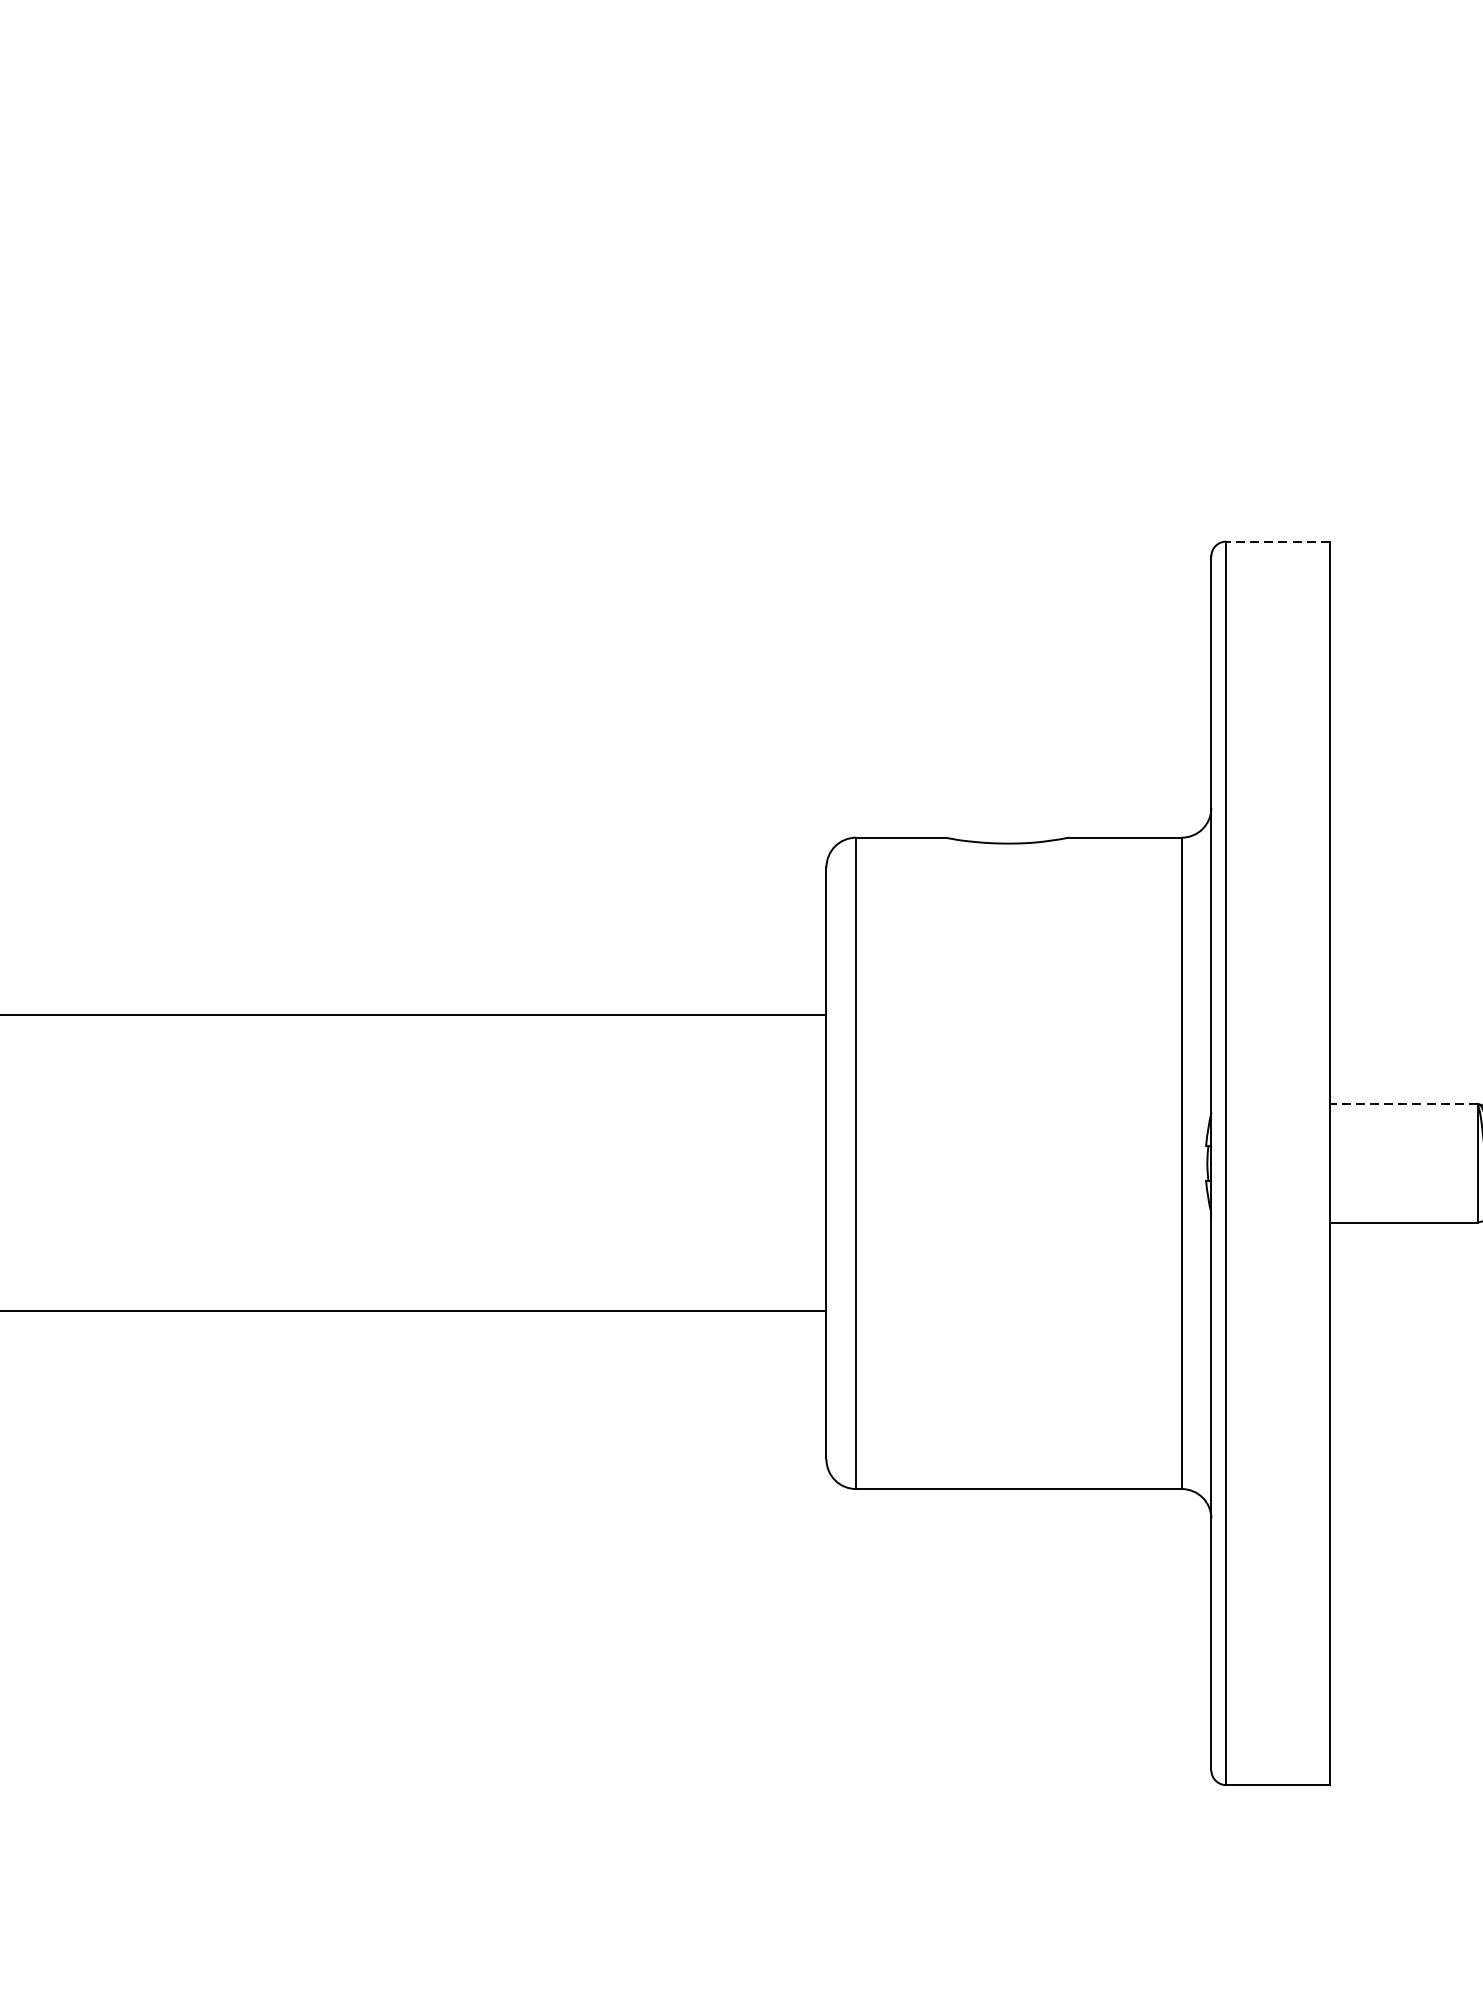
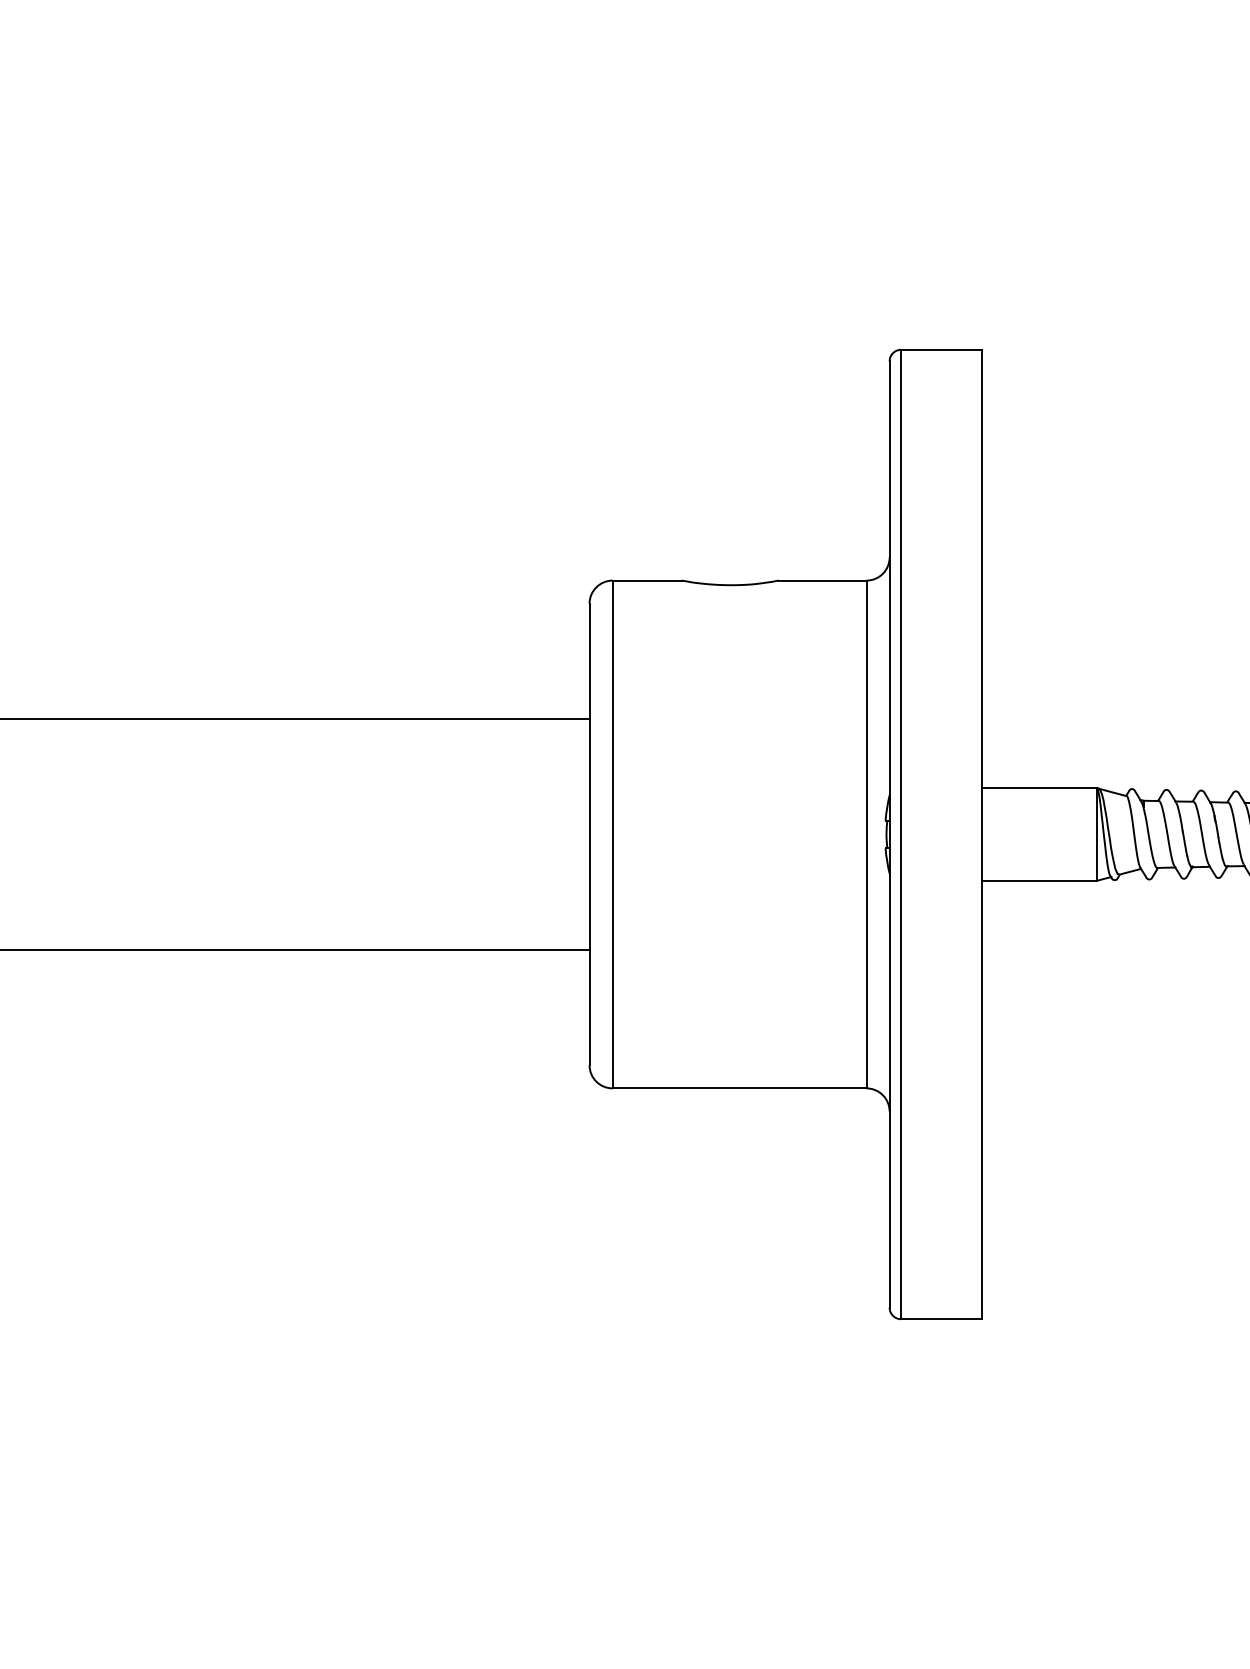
line: (1277, 541) -> (941, 349), dashed -> solid
line: (1403, 1104) -> (1039, 788), dashed -> solid

